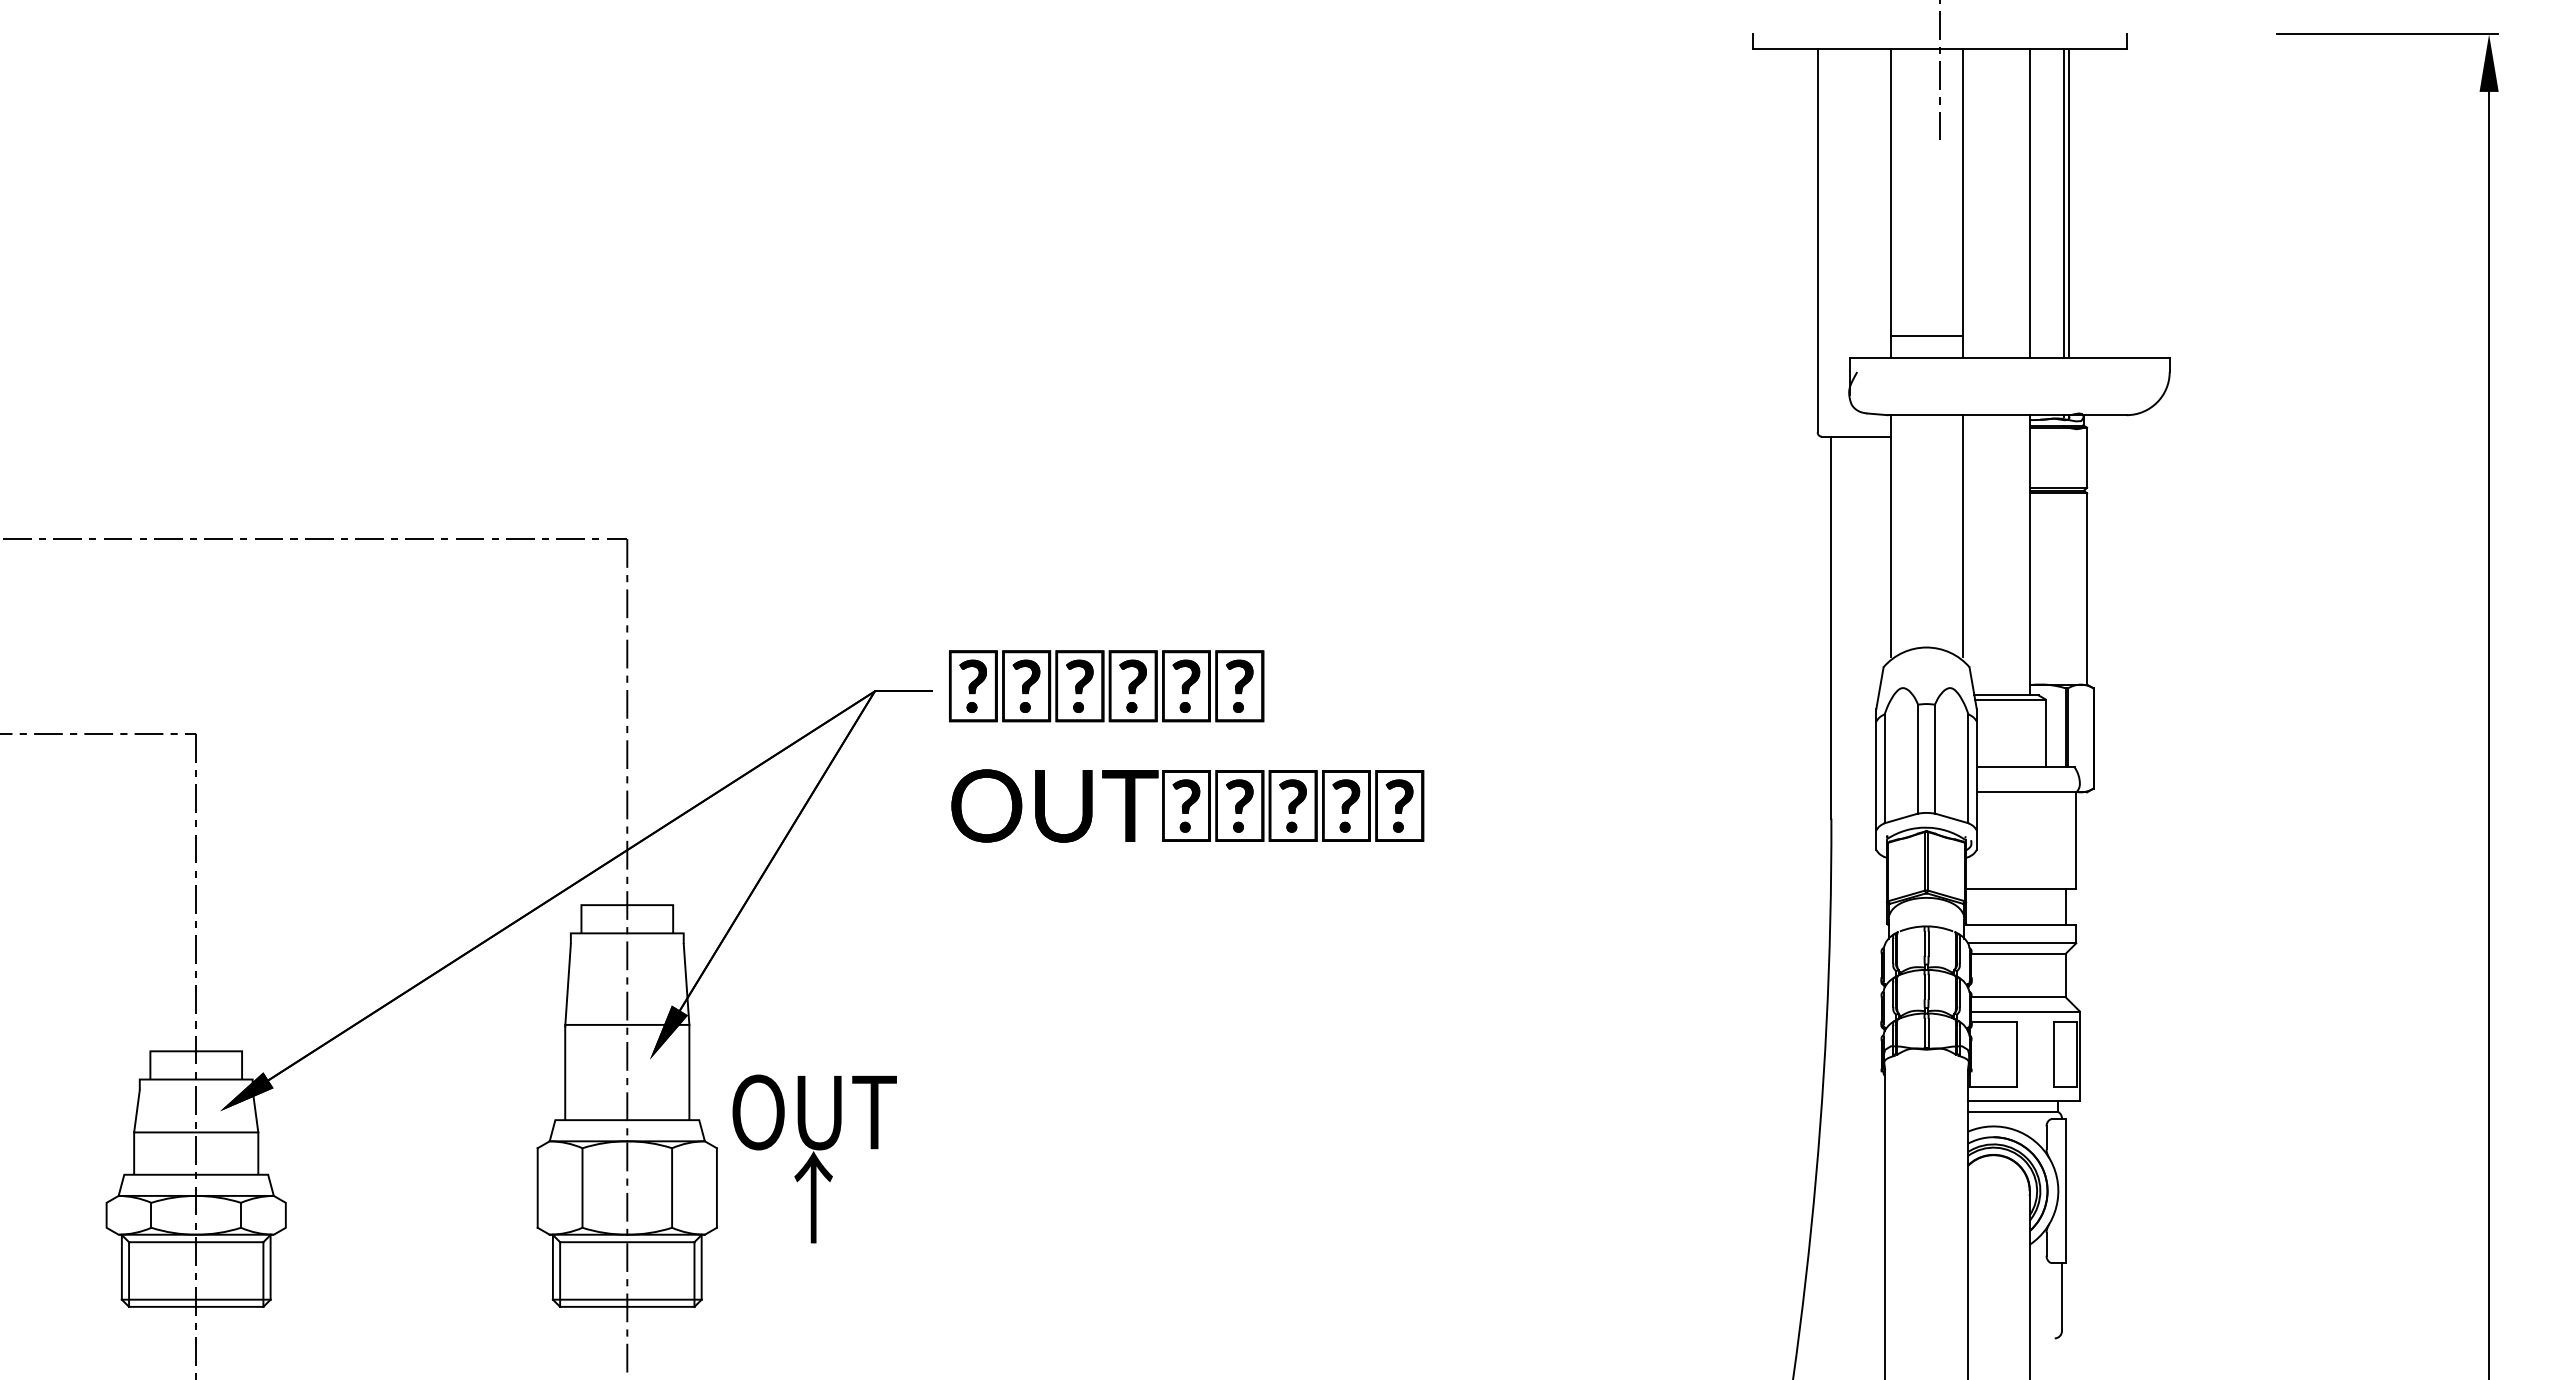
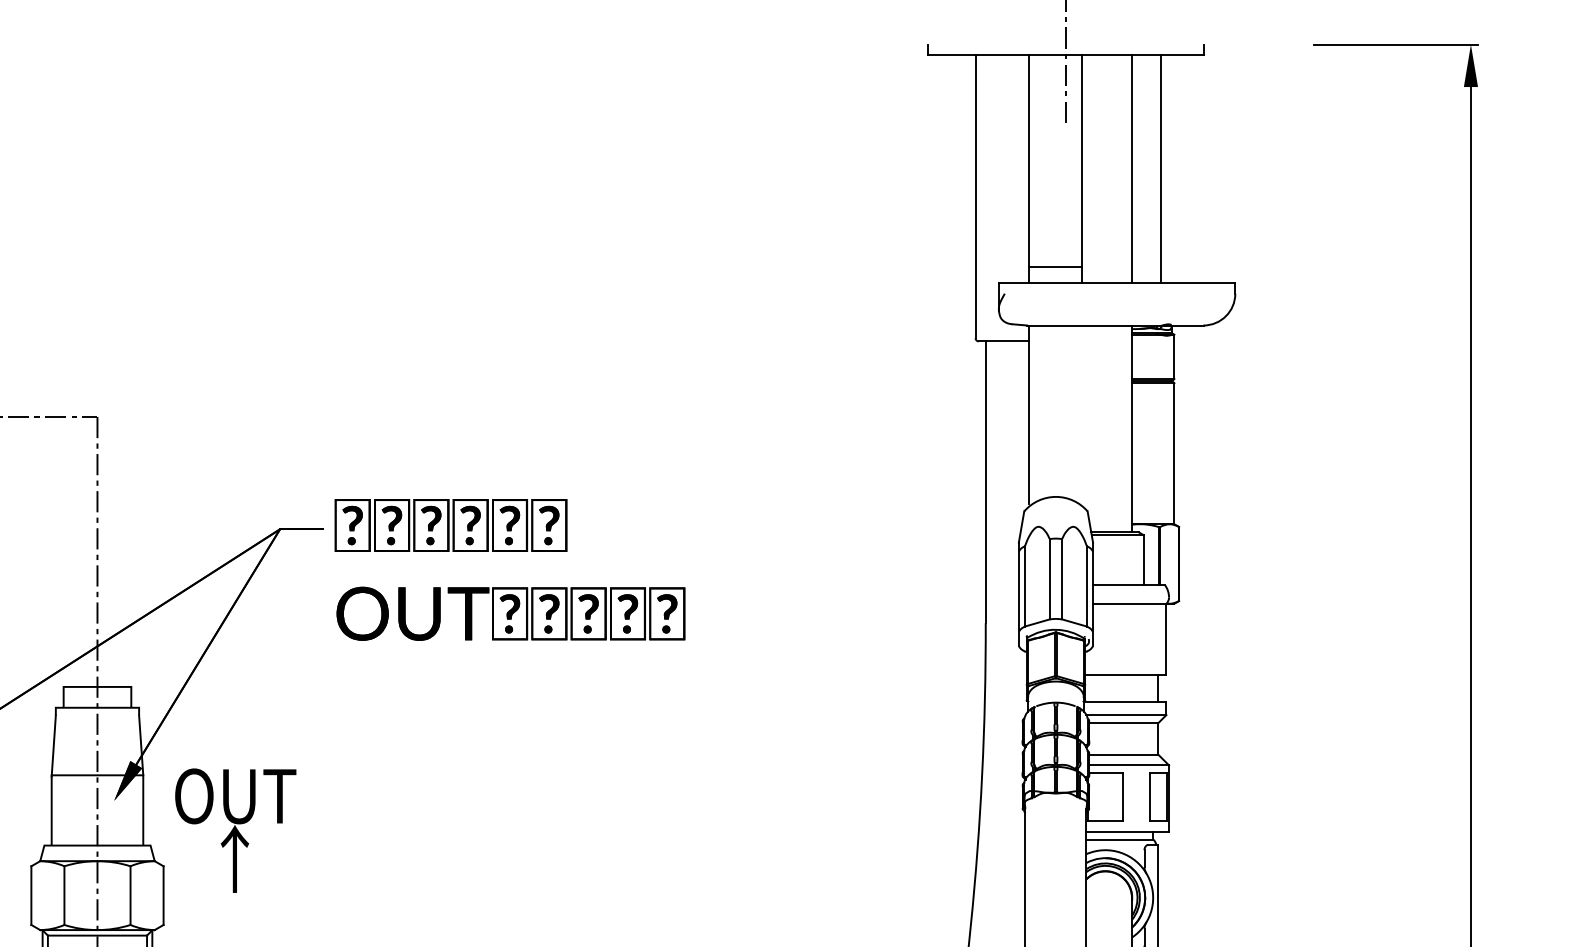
line: (2063, 202) -> (1156, 168), removed
line: (1962, 536) -> (1082, 415), removed
text: (814, 1158) -> (235, 830), moved

